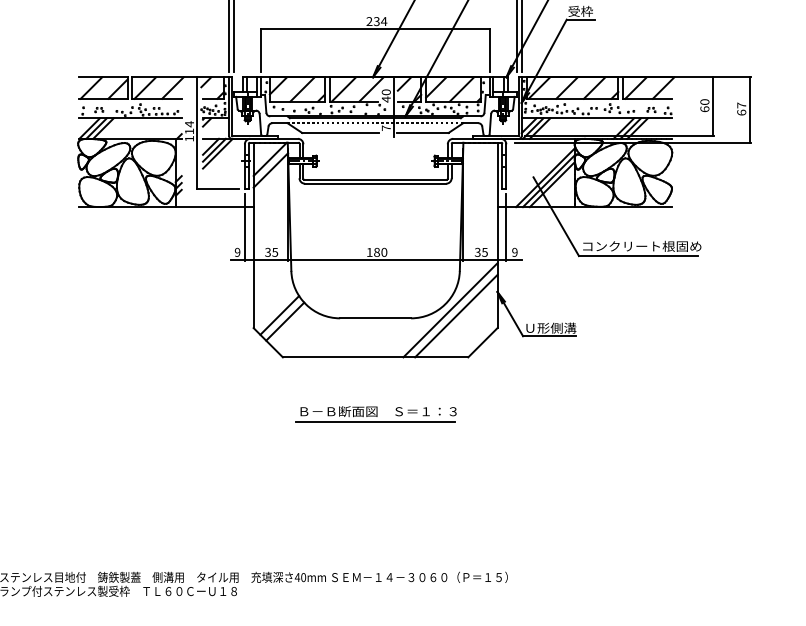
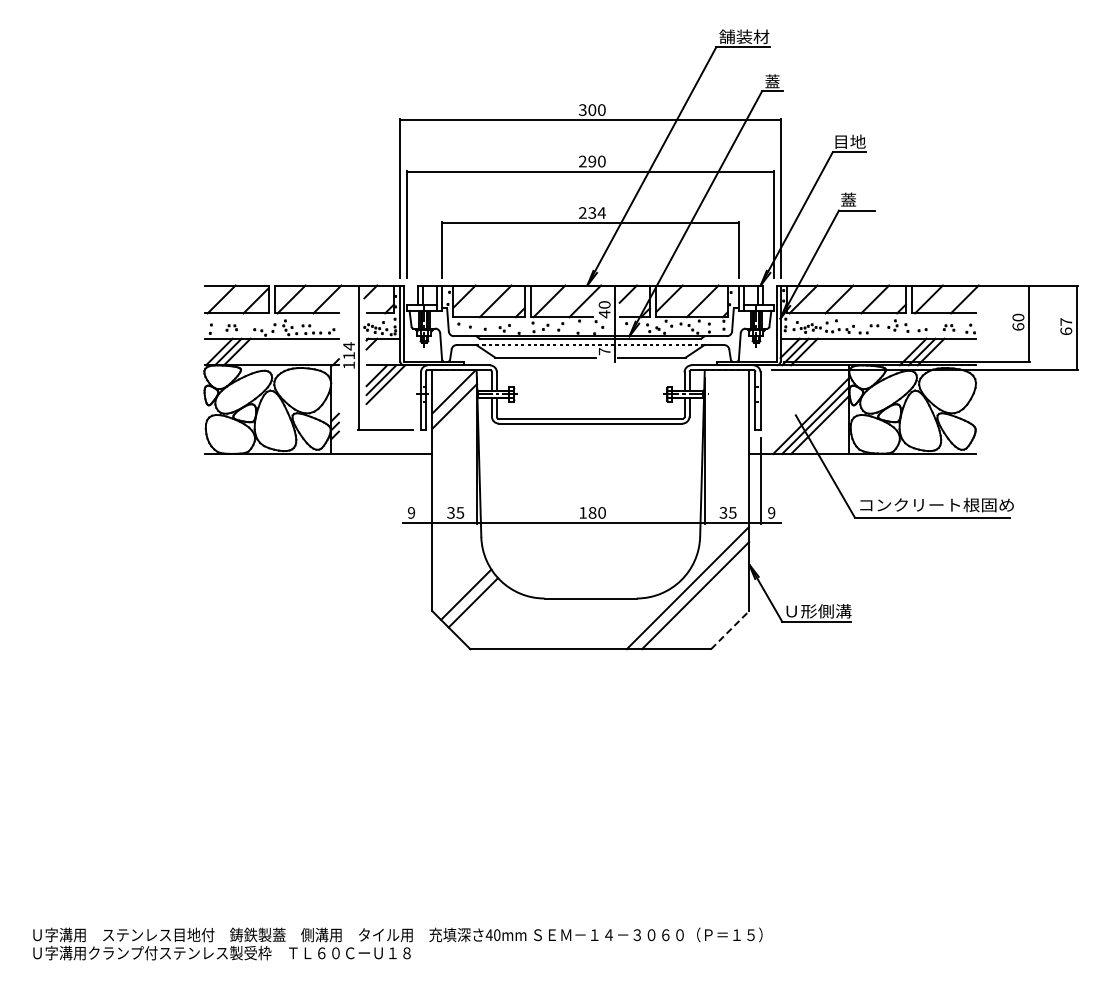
text: (580, 11) -> (857, 199), 受枠 -> 蓋
line: (244, 227) -> (420, 480), removed
line: (483, 342) -> (730, 630), solid -> dashed
part: (376, 413) -> (591, 722), removed

